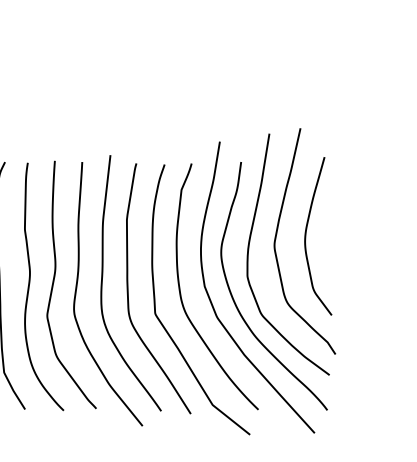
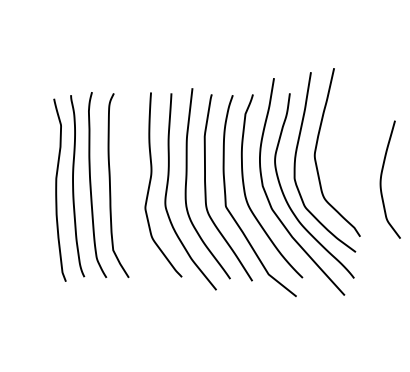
curve: (306, 236) -> (381, 179), moved
curve: (31, 280) -> (133, 181), removed

